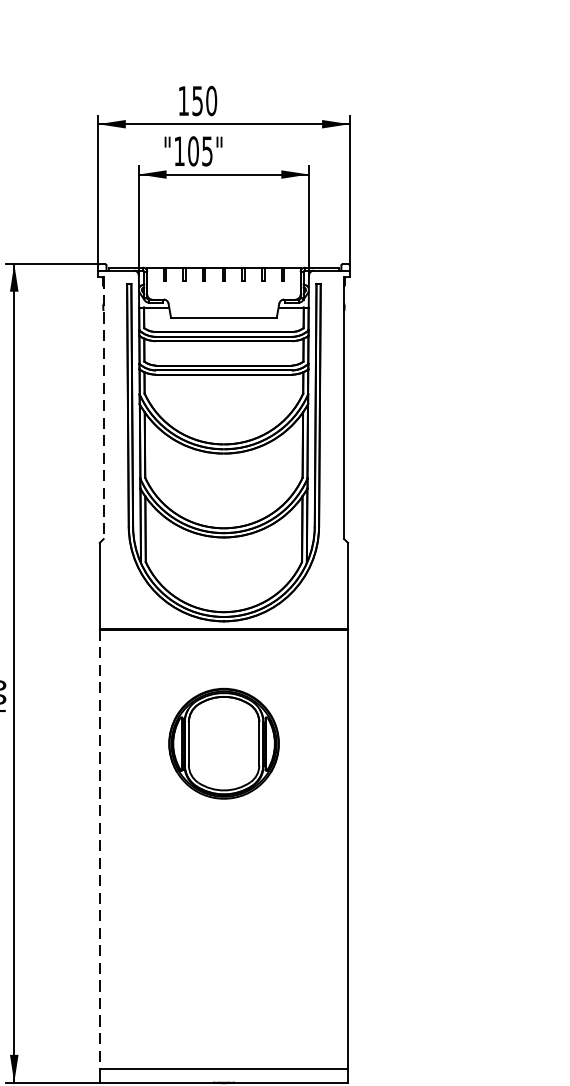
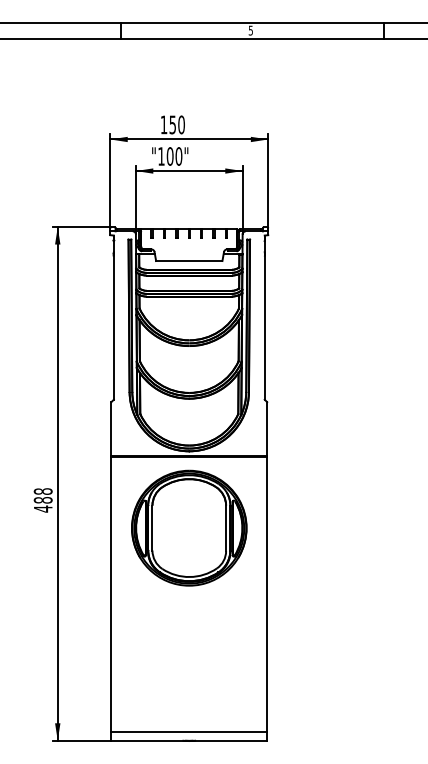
text: (206, 151) -> (178, 156), "105" -> "100"
line: (103, 409) -> (113, 318), dashed -> solid
part: (224, 742) -> (189, 527), size x1.67
line: (99, 849) -> (111, 594), dashed -> solid

